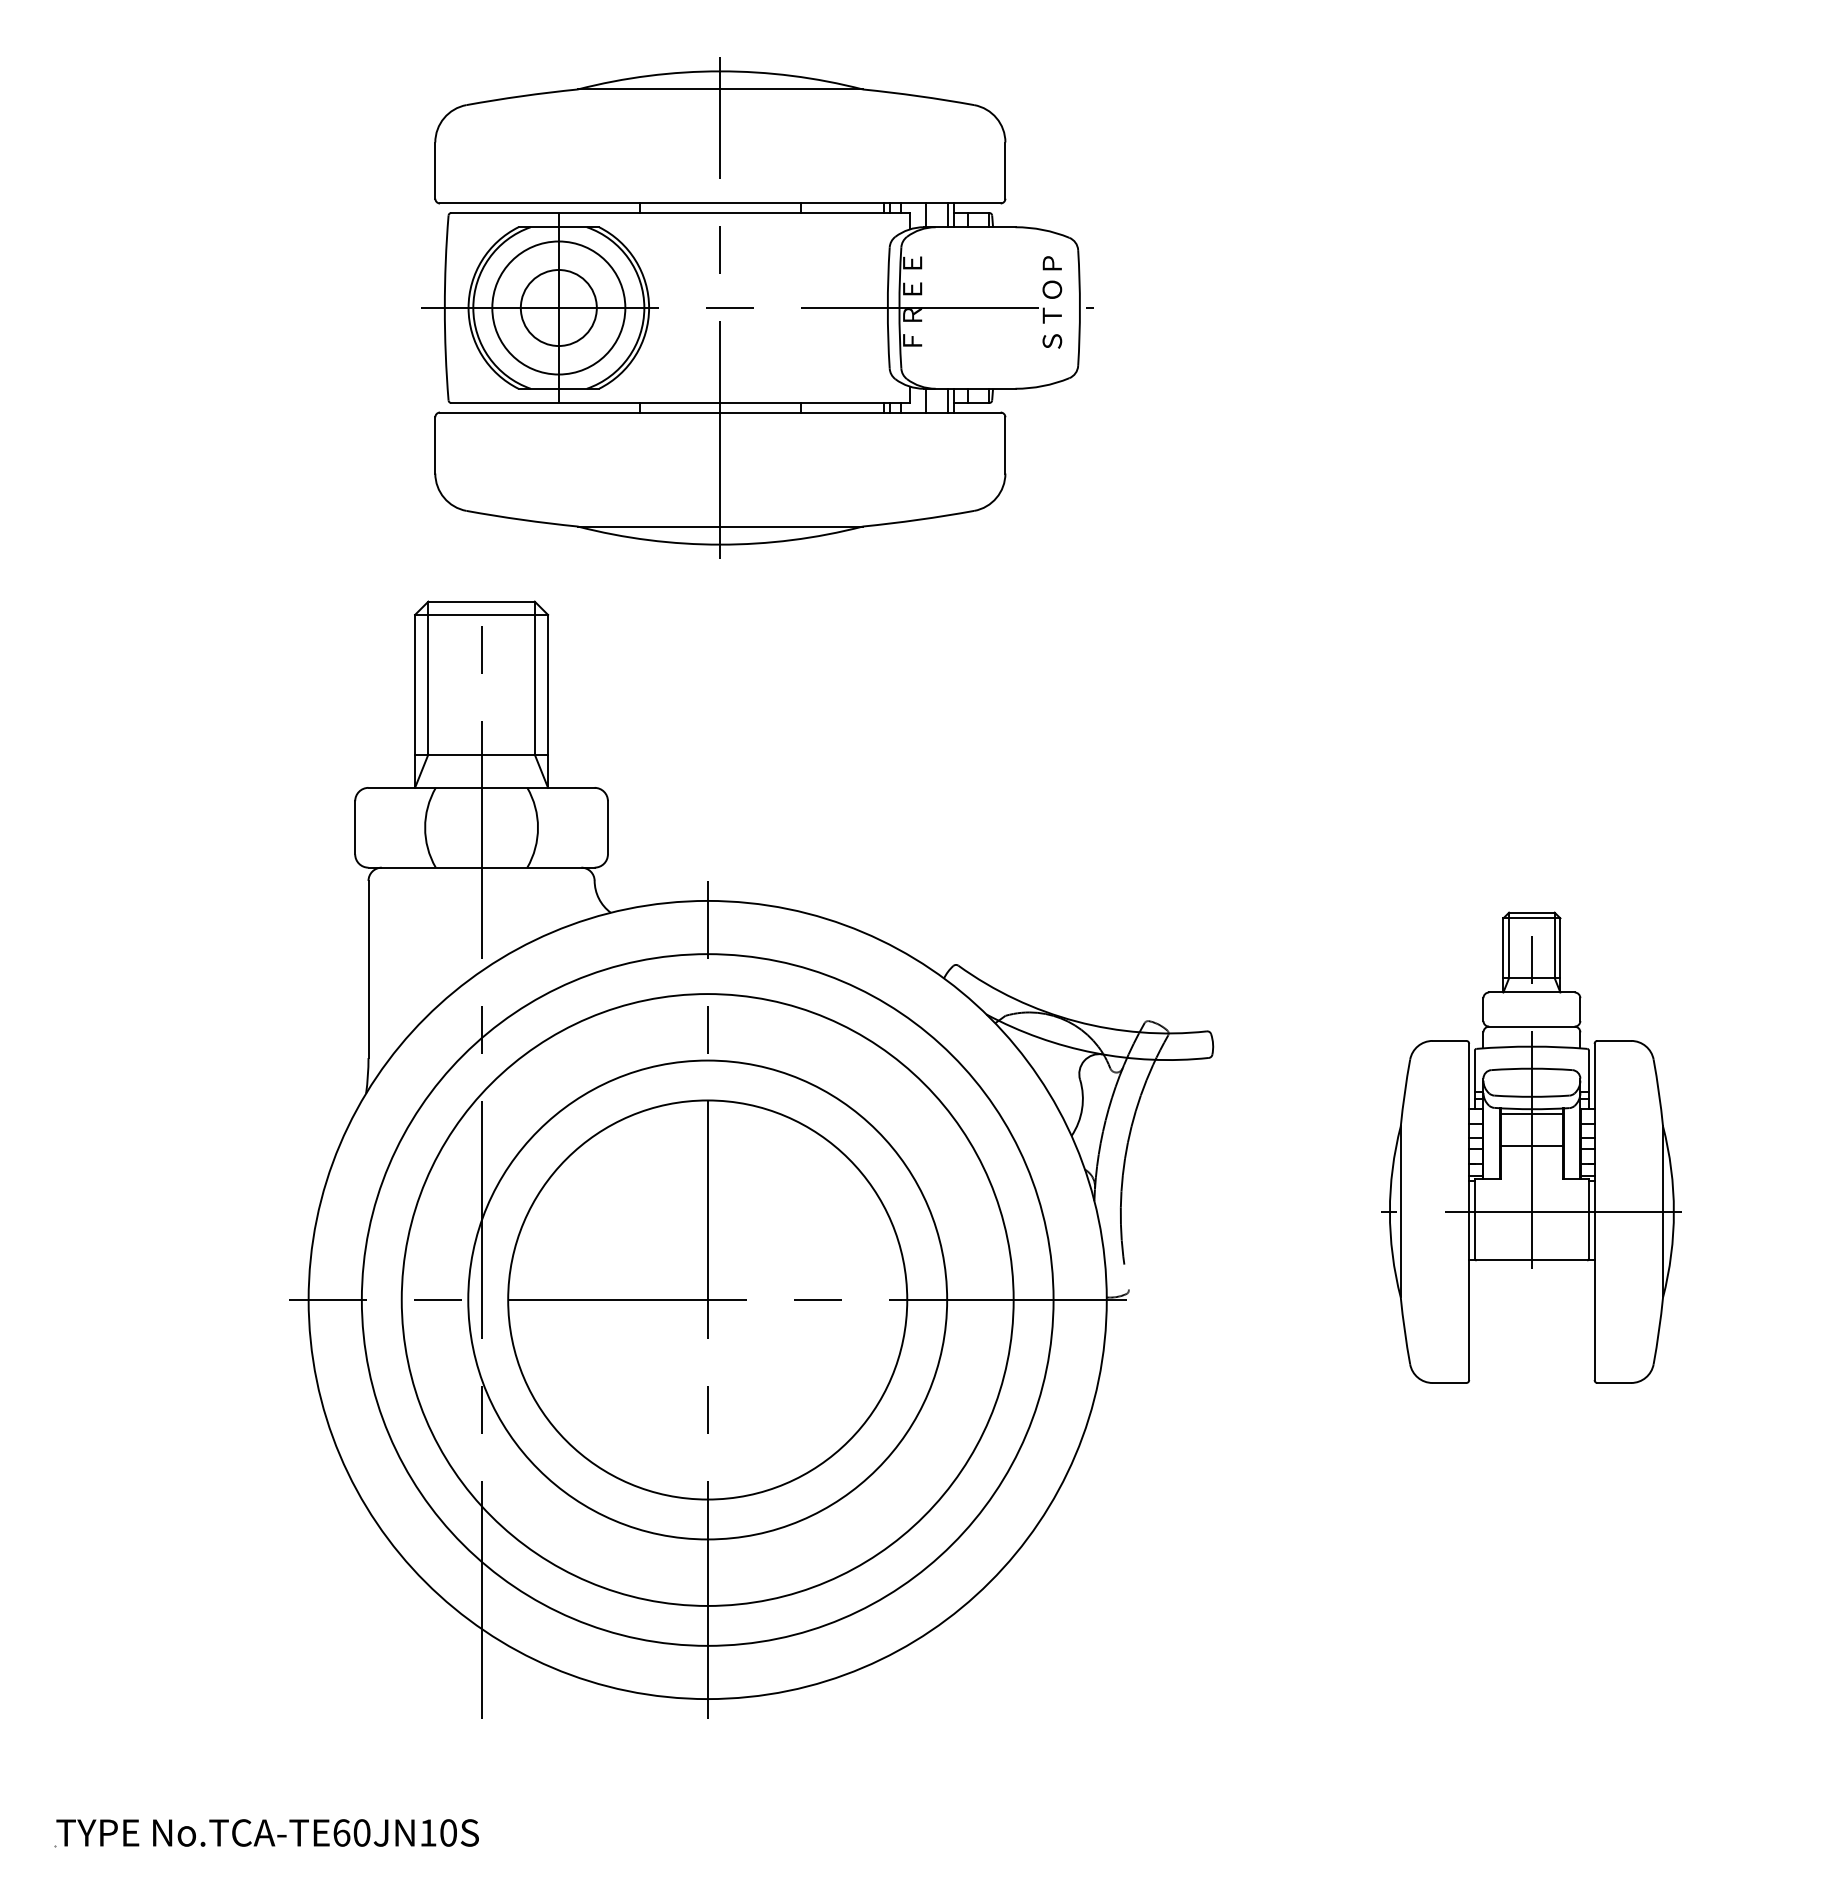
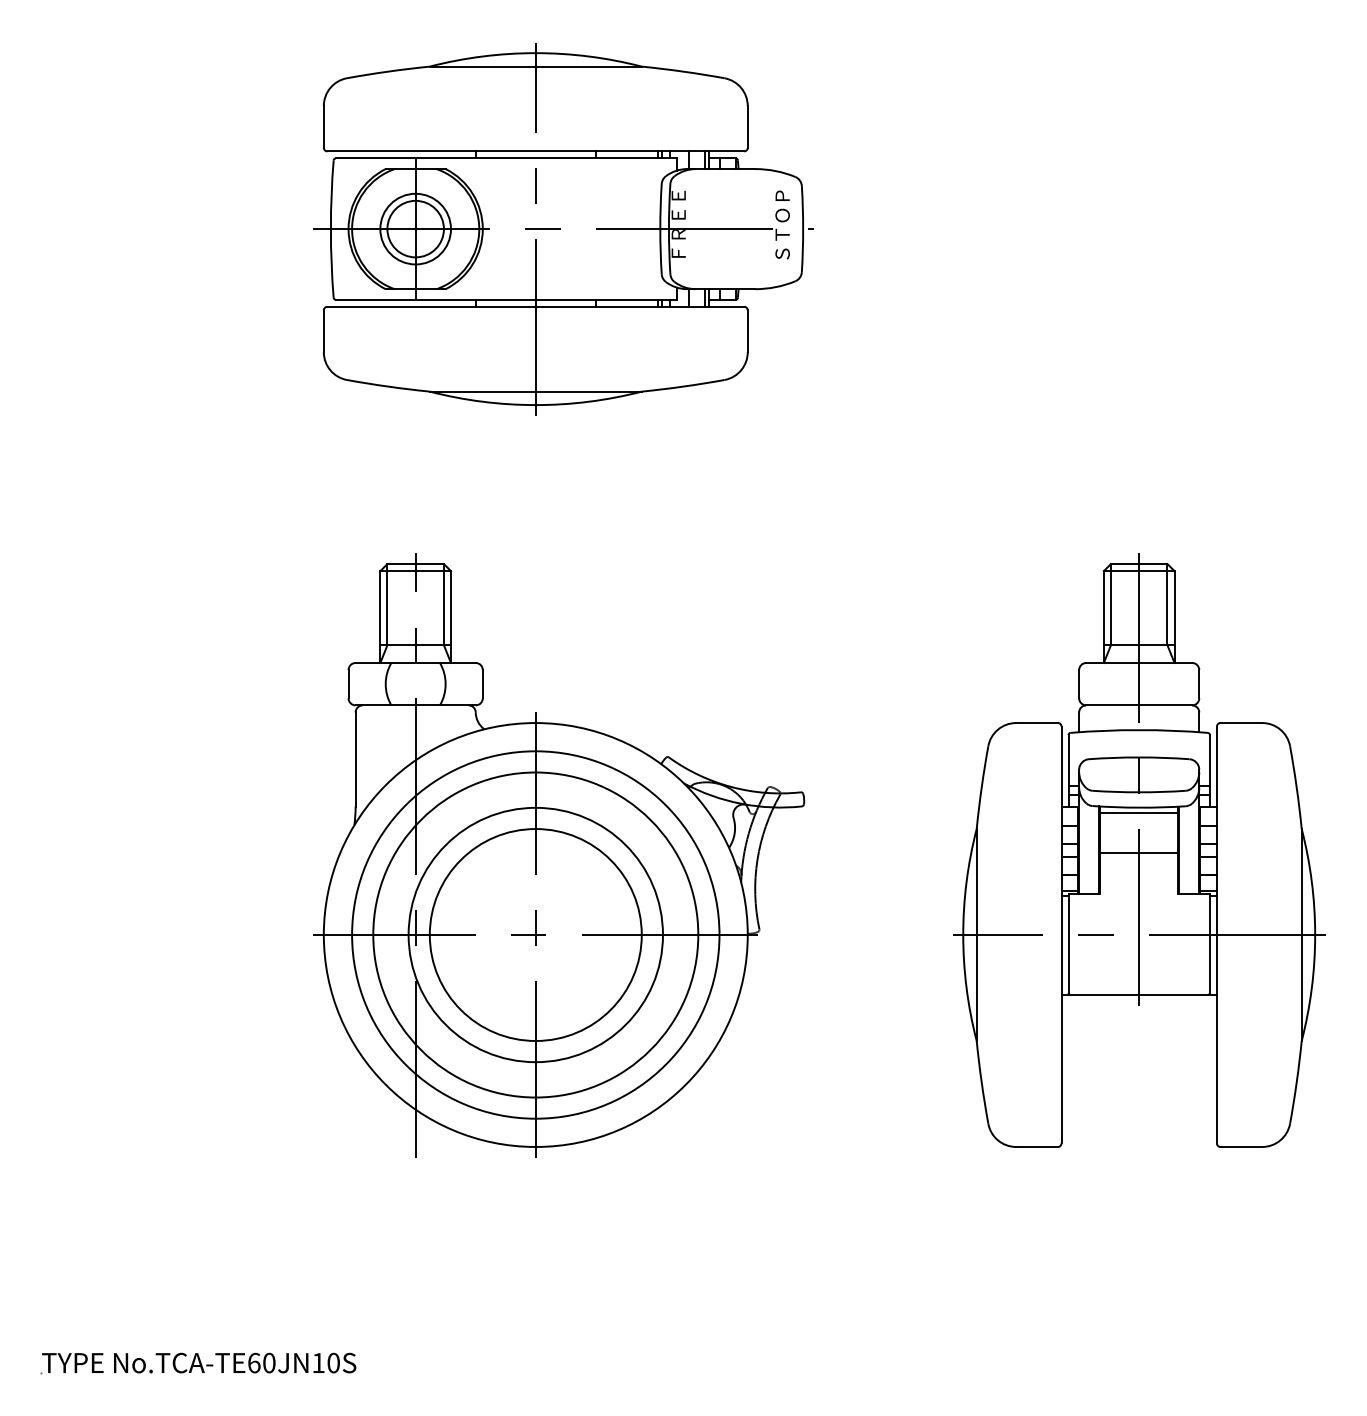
circle: (558, 307) -> (415, 228), size x0.71
part: (1531, 1143) -> (1138, 850), size x1.67
part: (751, 1150) -> (558, 855), size x0.71

